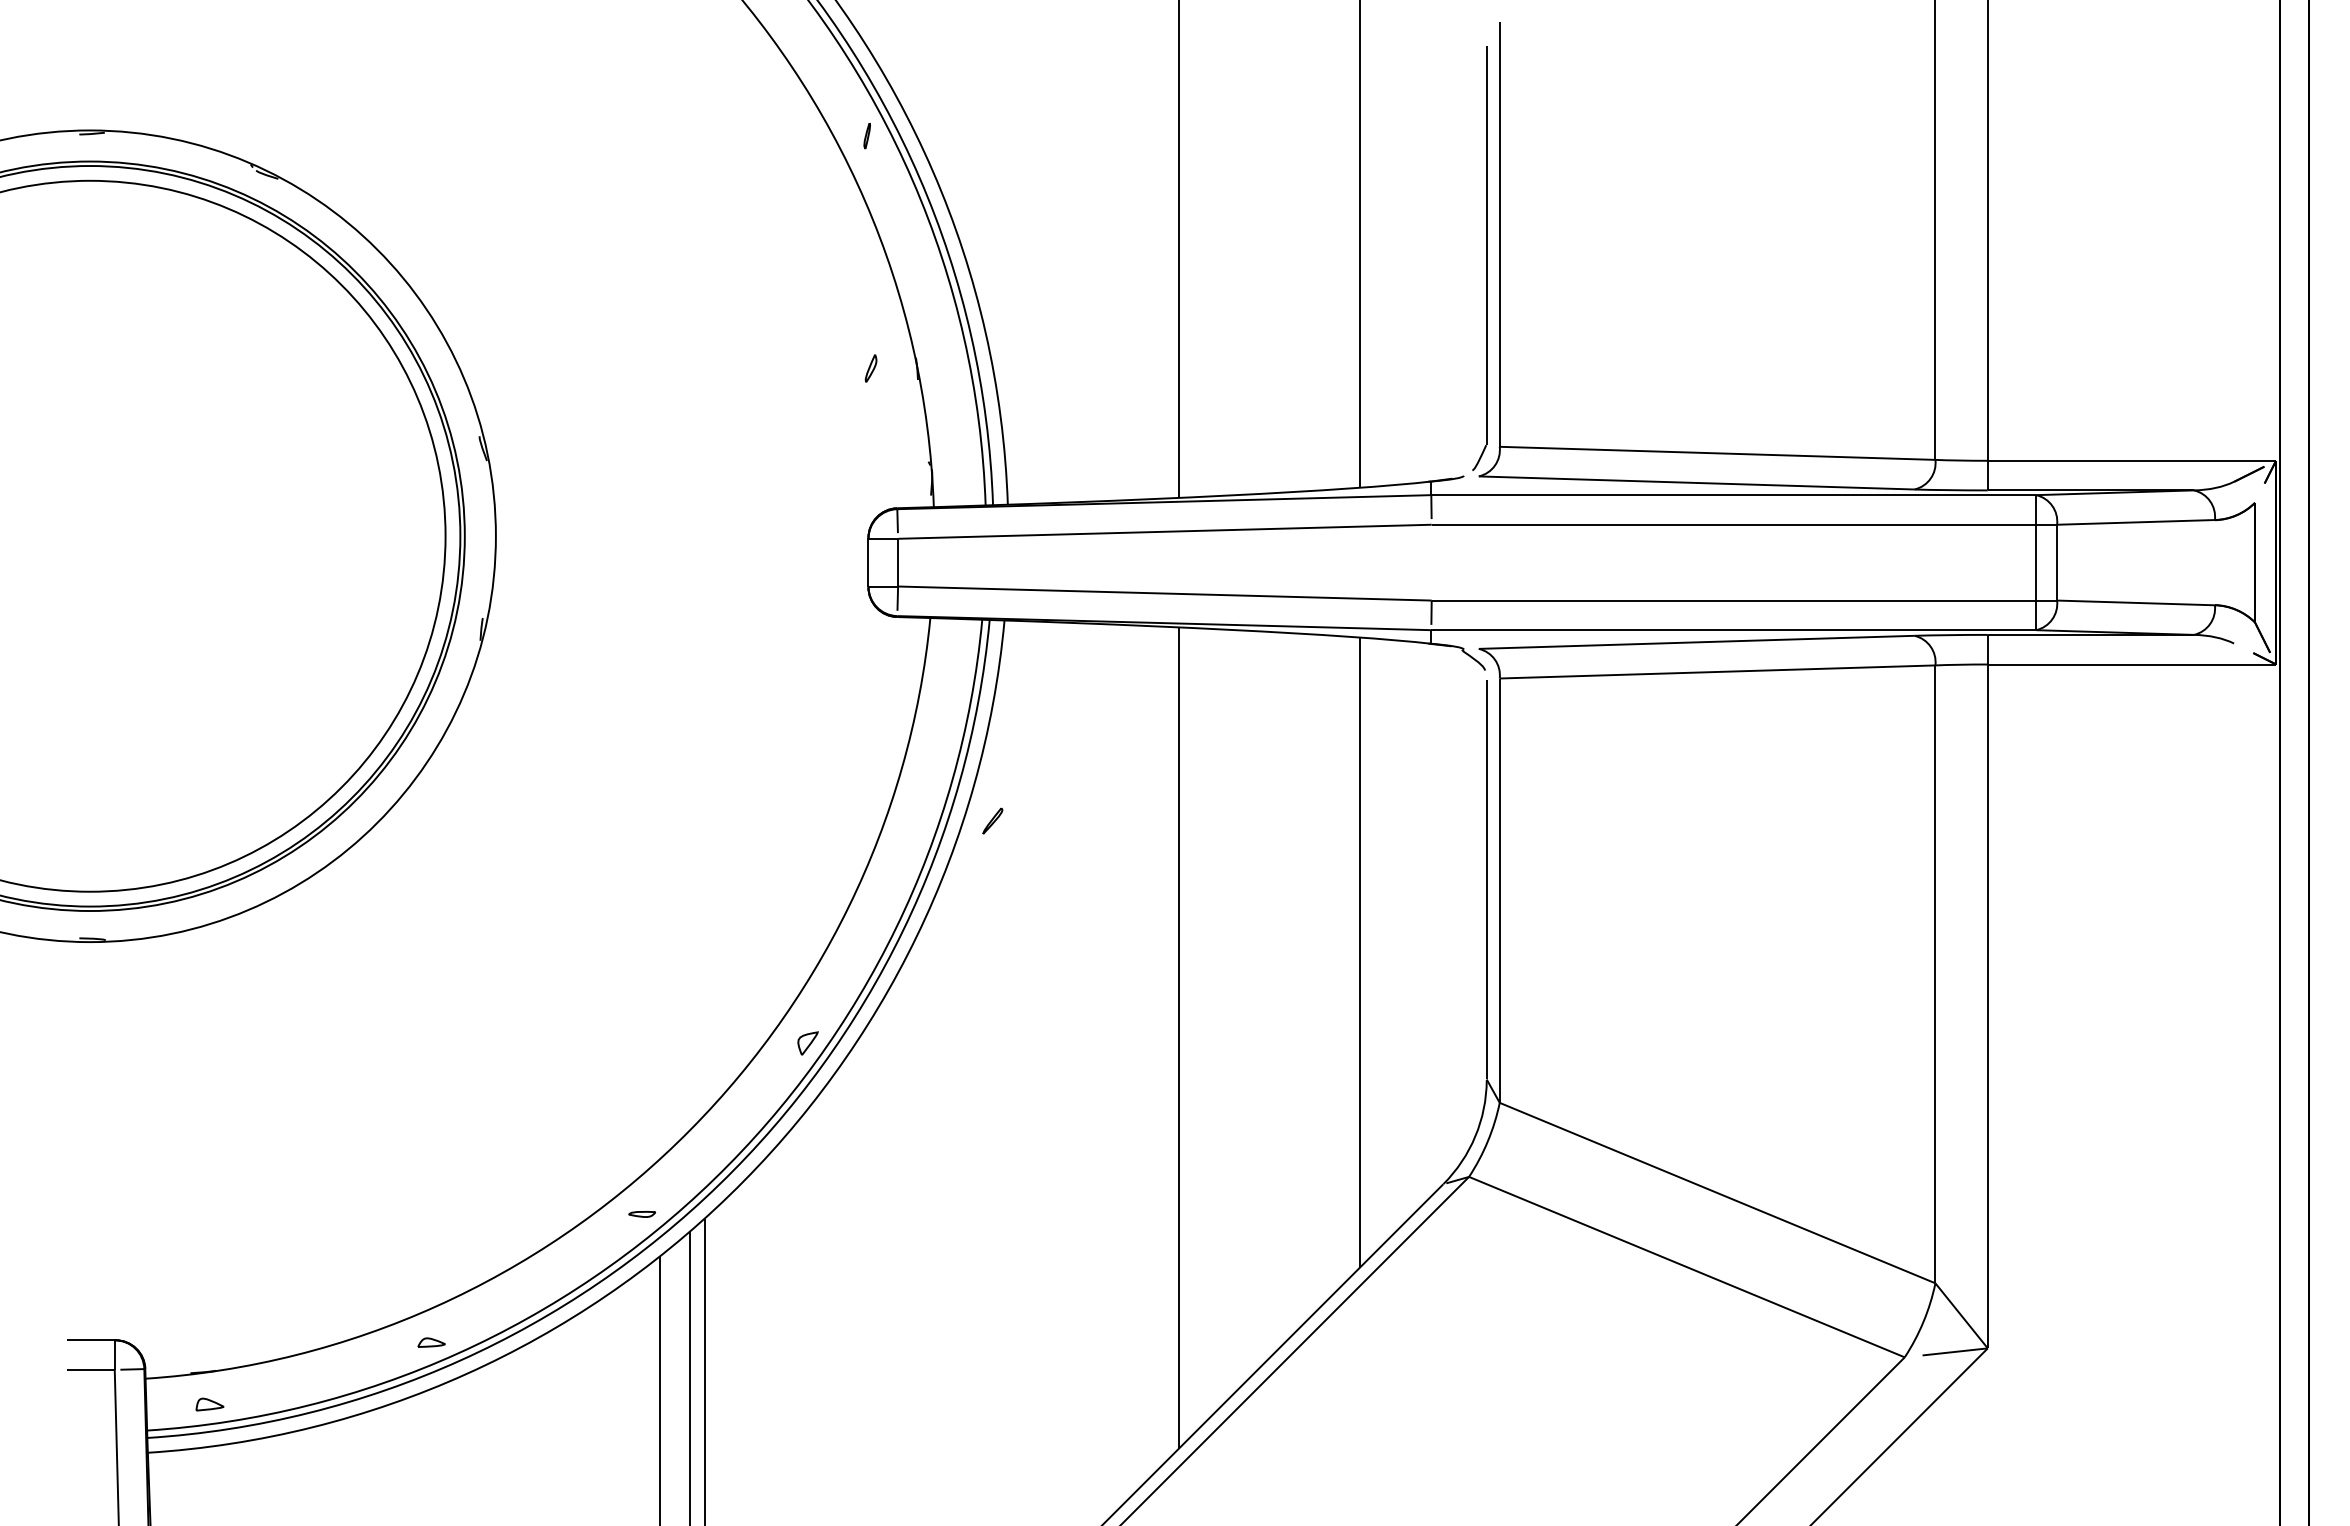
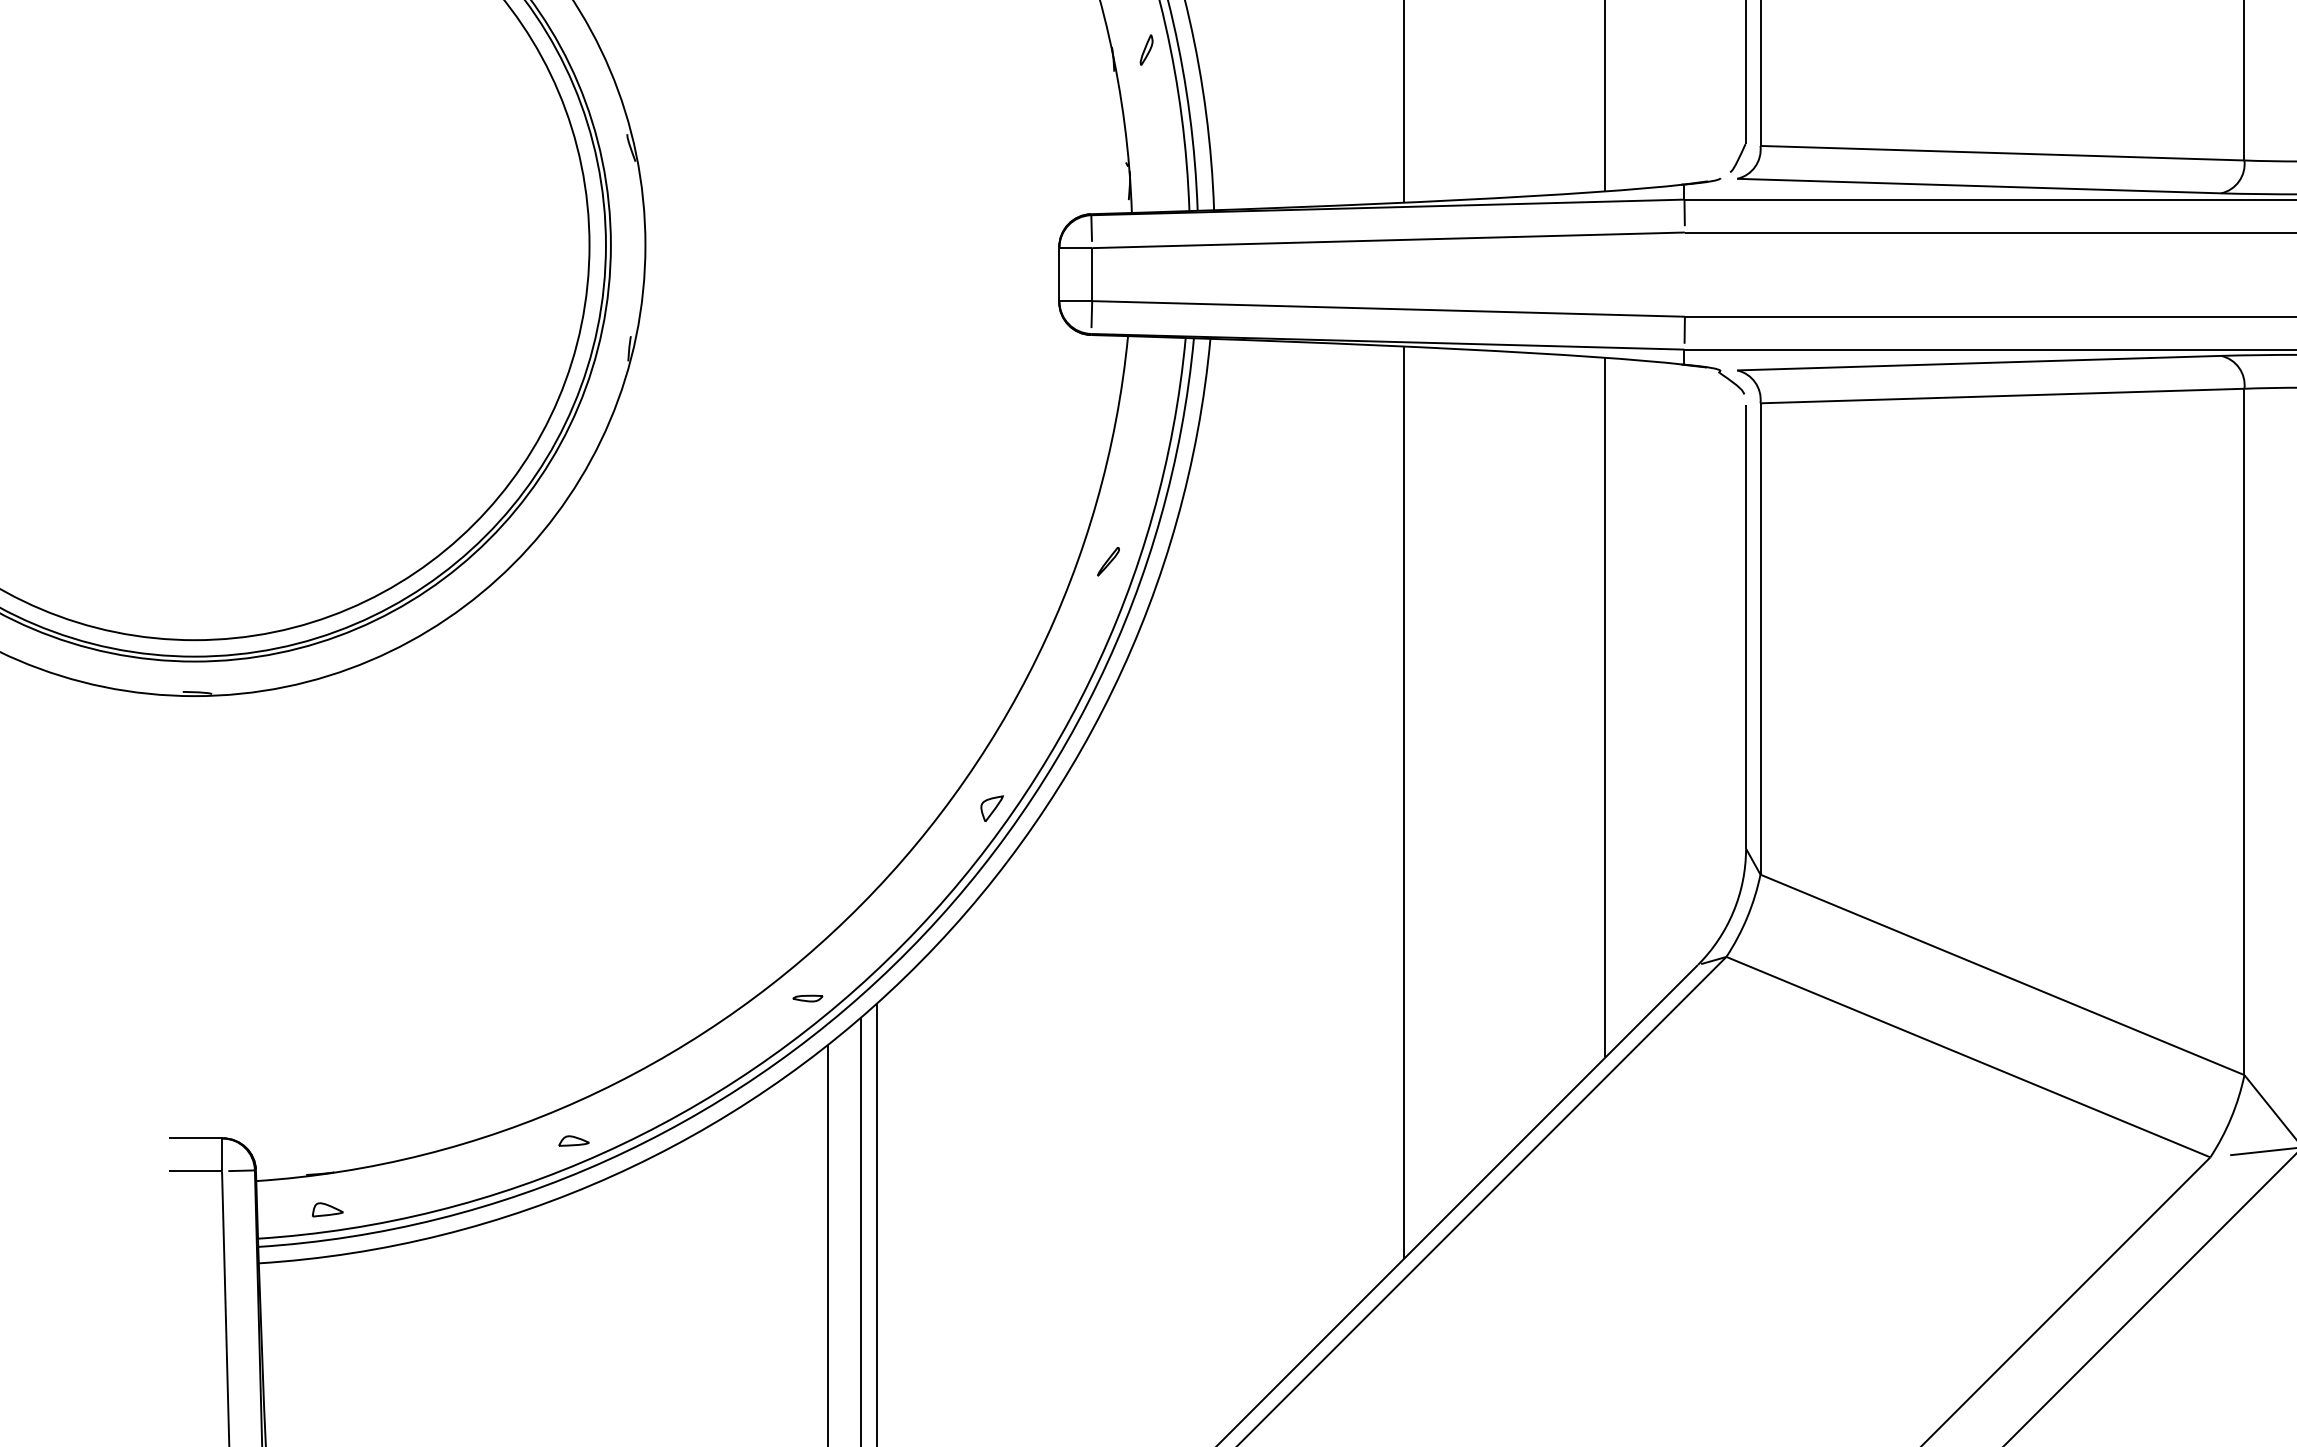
part: (870, 368) -> (1145, 50), moved
part: (992, 820) -> (1108, 561), moved

